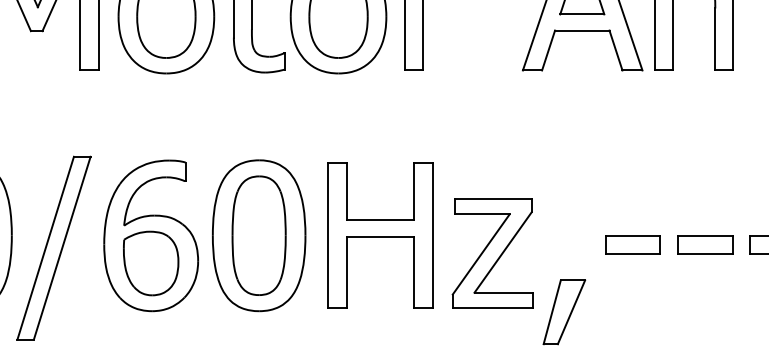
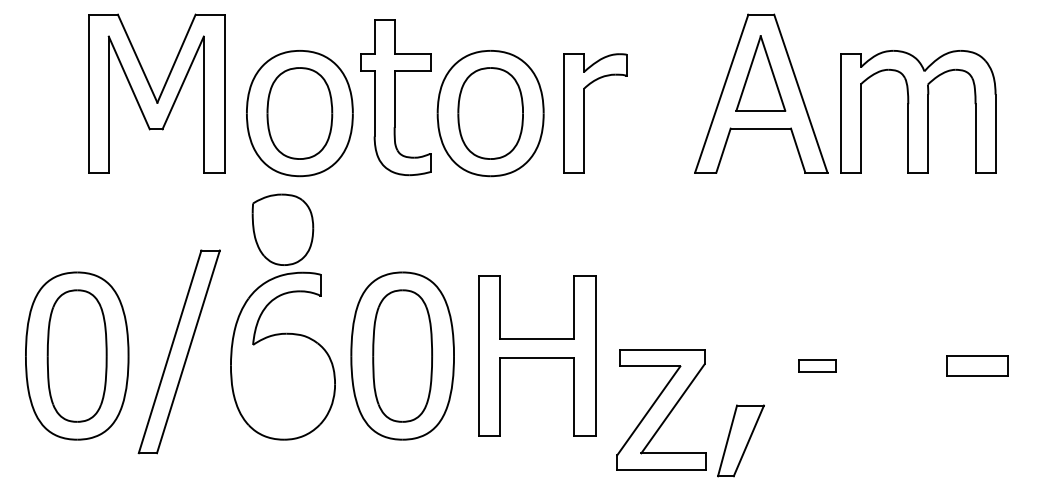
part: (633, 244) -> (817, 365), size x0.6
part: (705, 244) -> (897, 365), removed
part: (53, 247) -> (178, 351), moved
part: (492, 253) -> (661, 409), moved
part: (150, 263) -> (282, 229), moved

